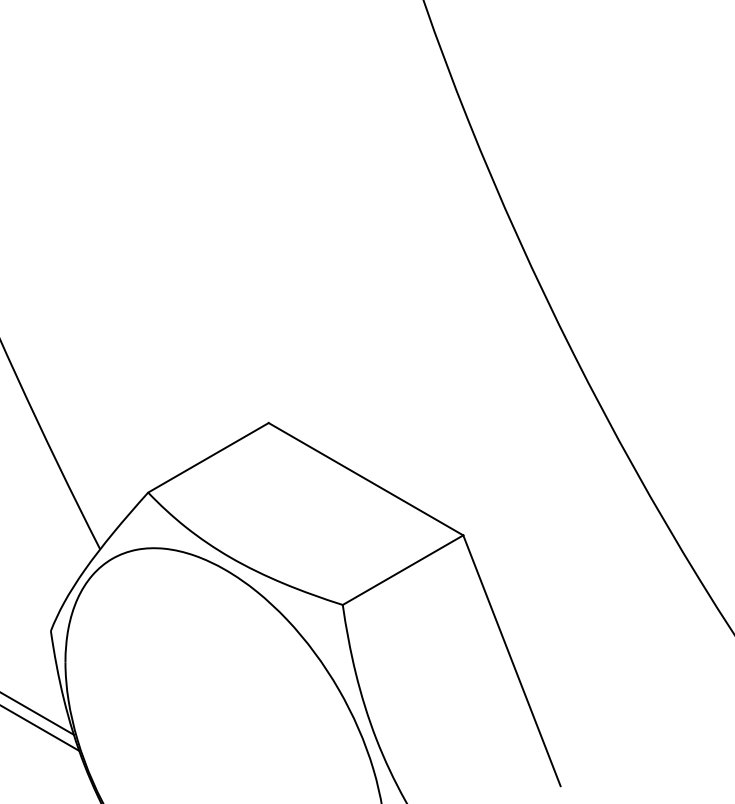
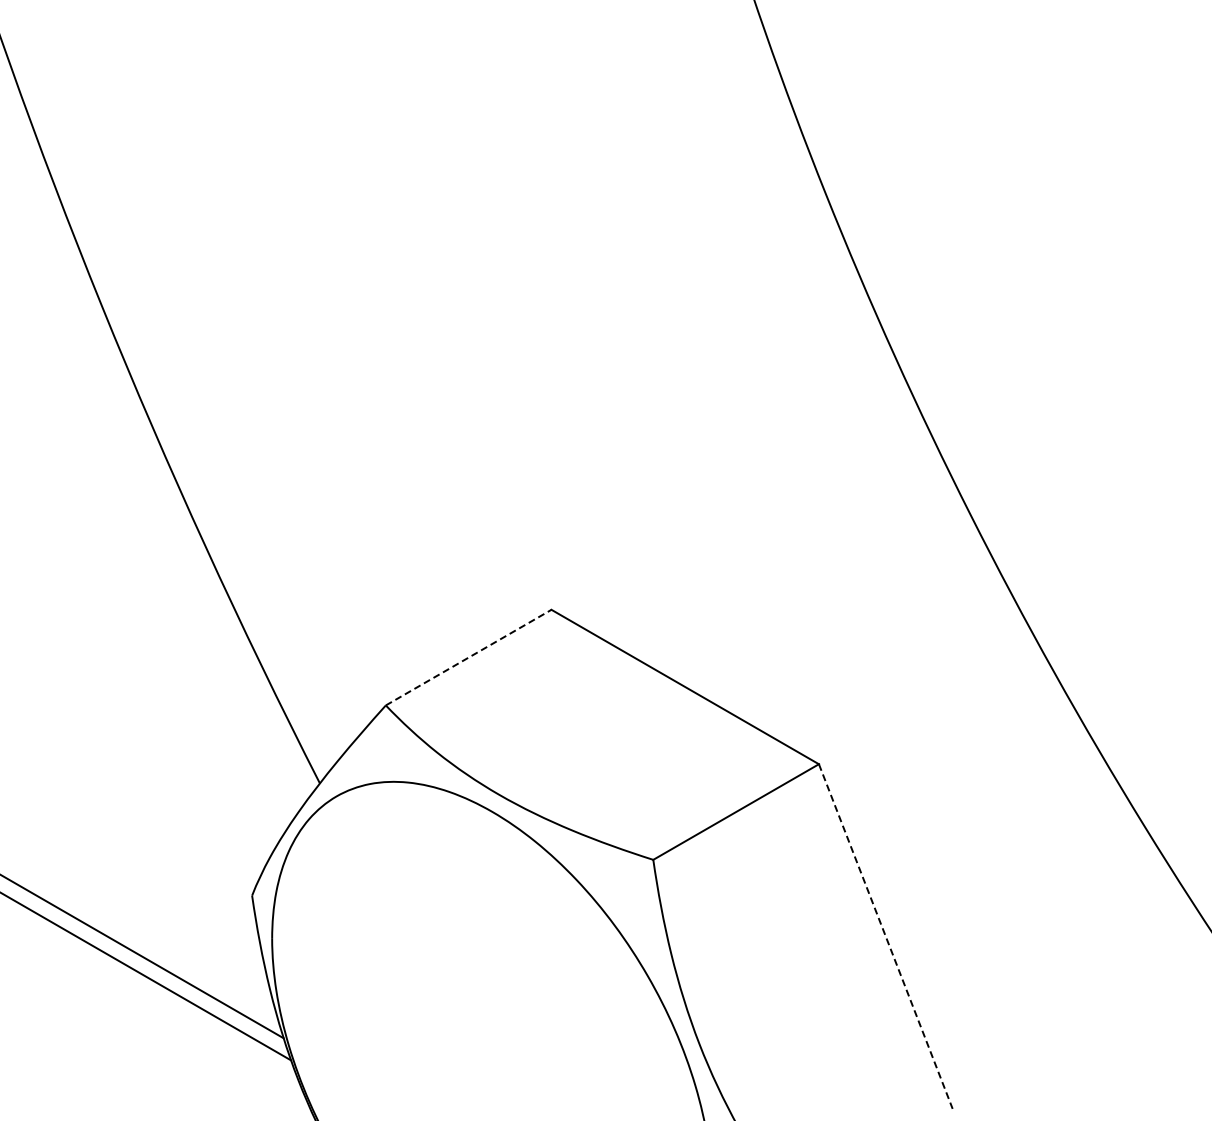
line: (208, 457) -> (468, 657), solid -> dashed
line: (511, 660) -> (885, 936), solid -> dashed

